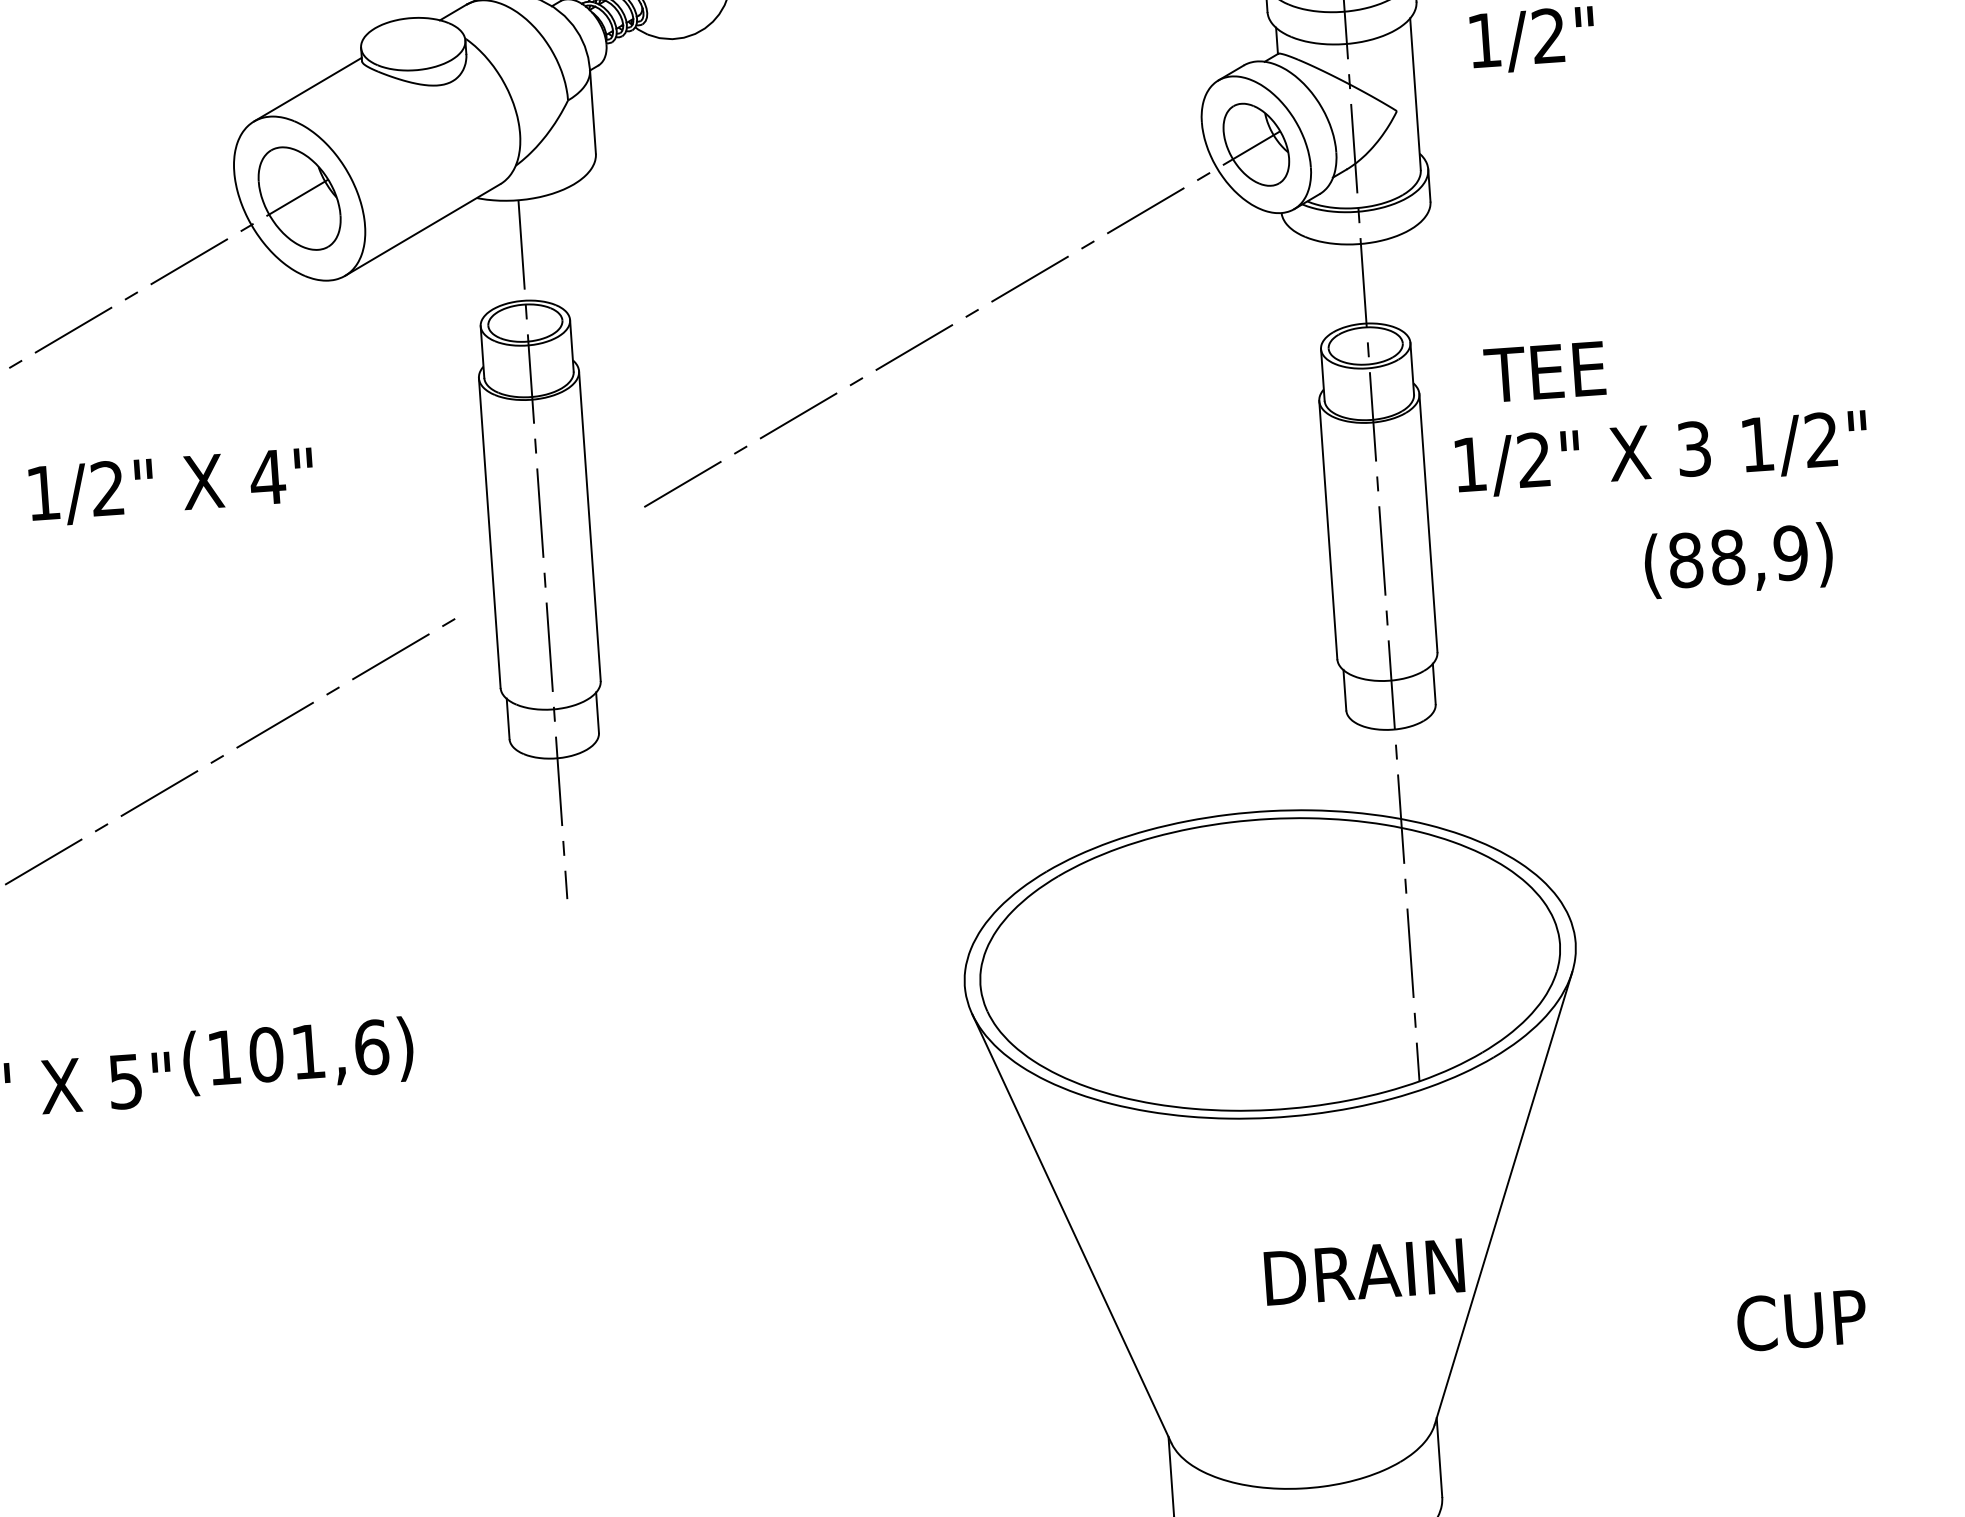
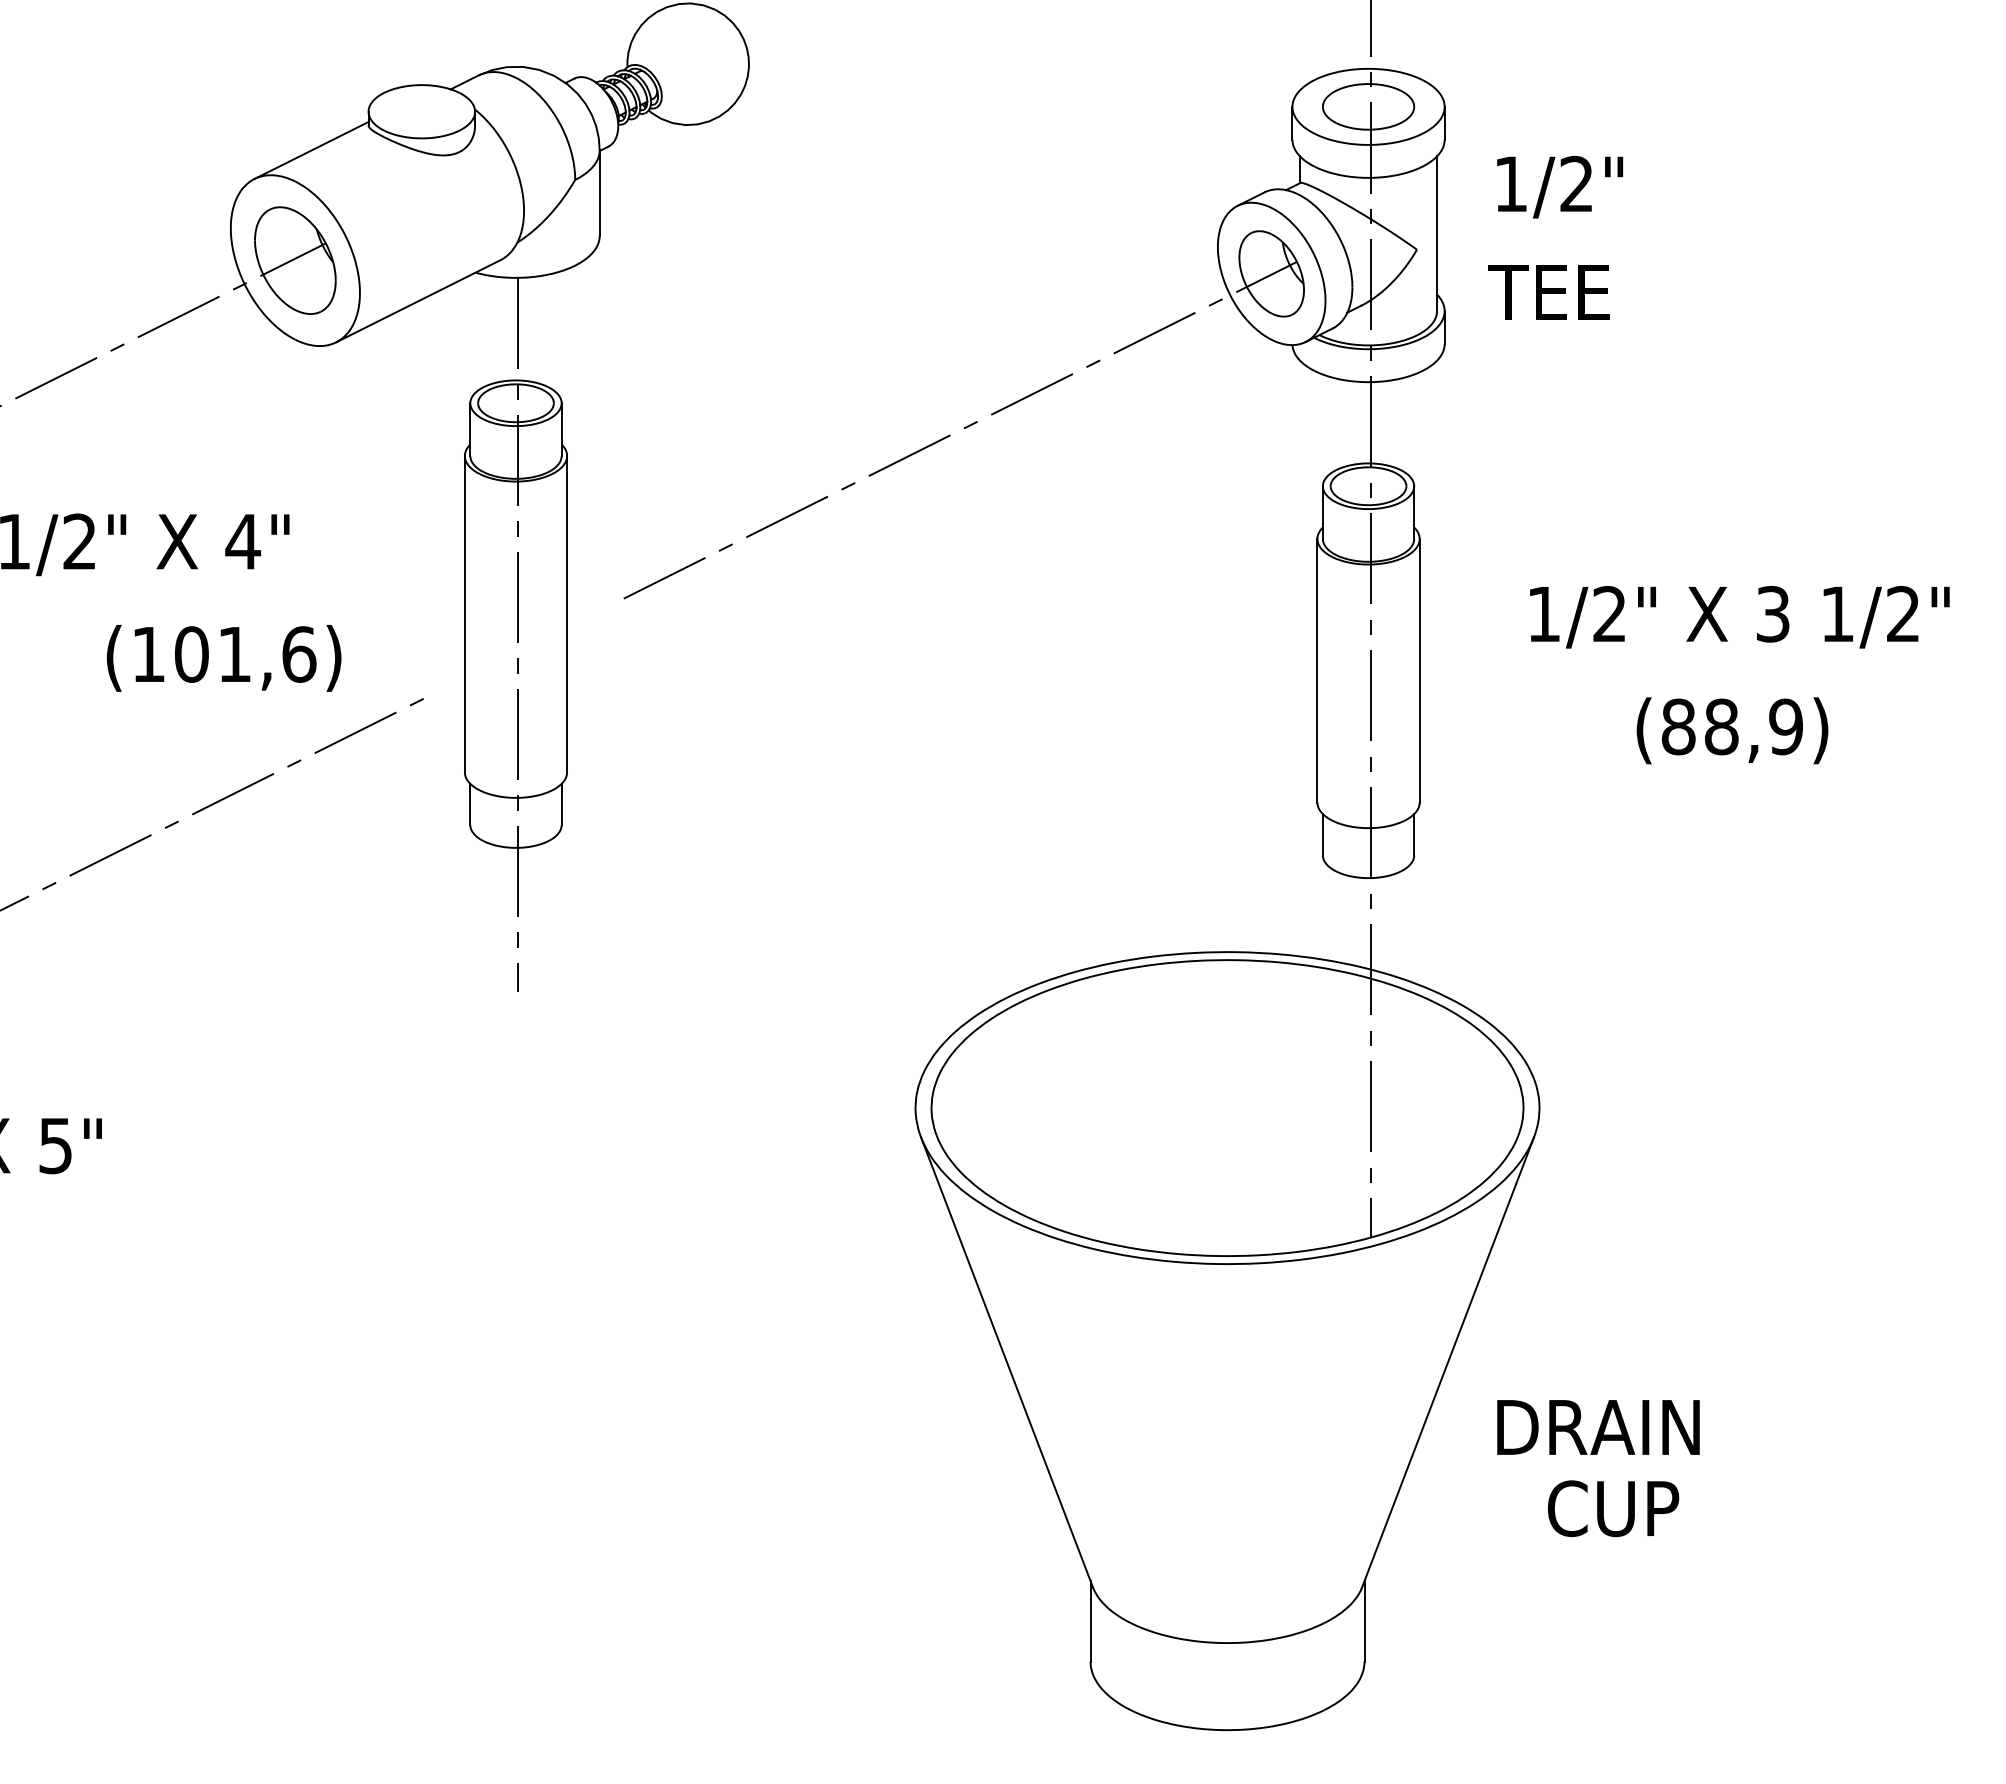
text: (1544, 372) -> (1548, 292), moved
text: (1661, 454) -> (1739, 617), moved
text: (297, 1056) -> (223, 658), moved
text: (1364, 1272) -> (1598, 1427), moved
text: (1801, 1320) -> (1613, 1508), moved

